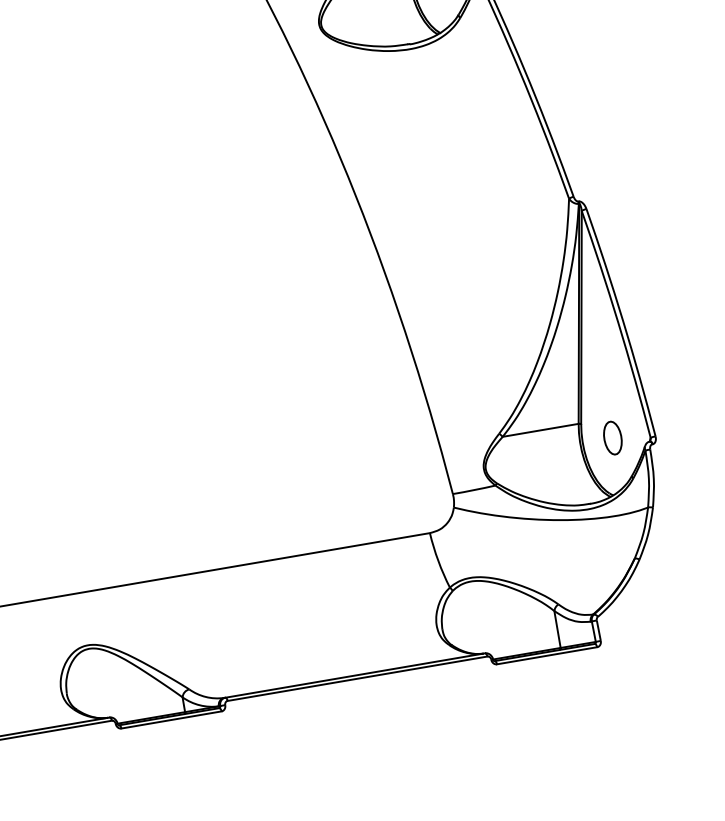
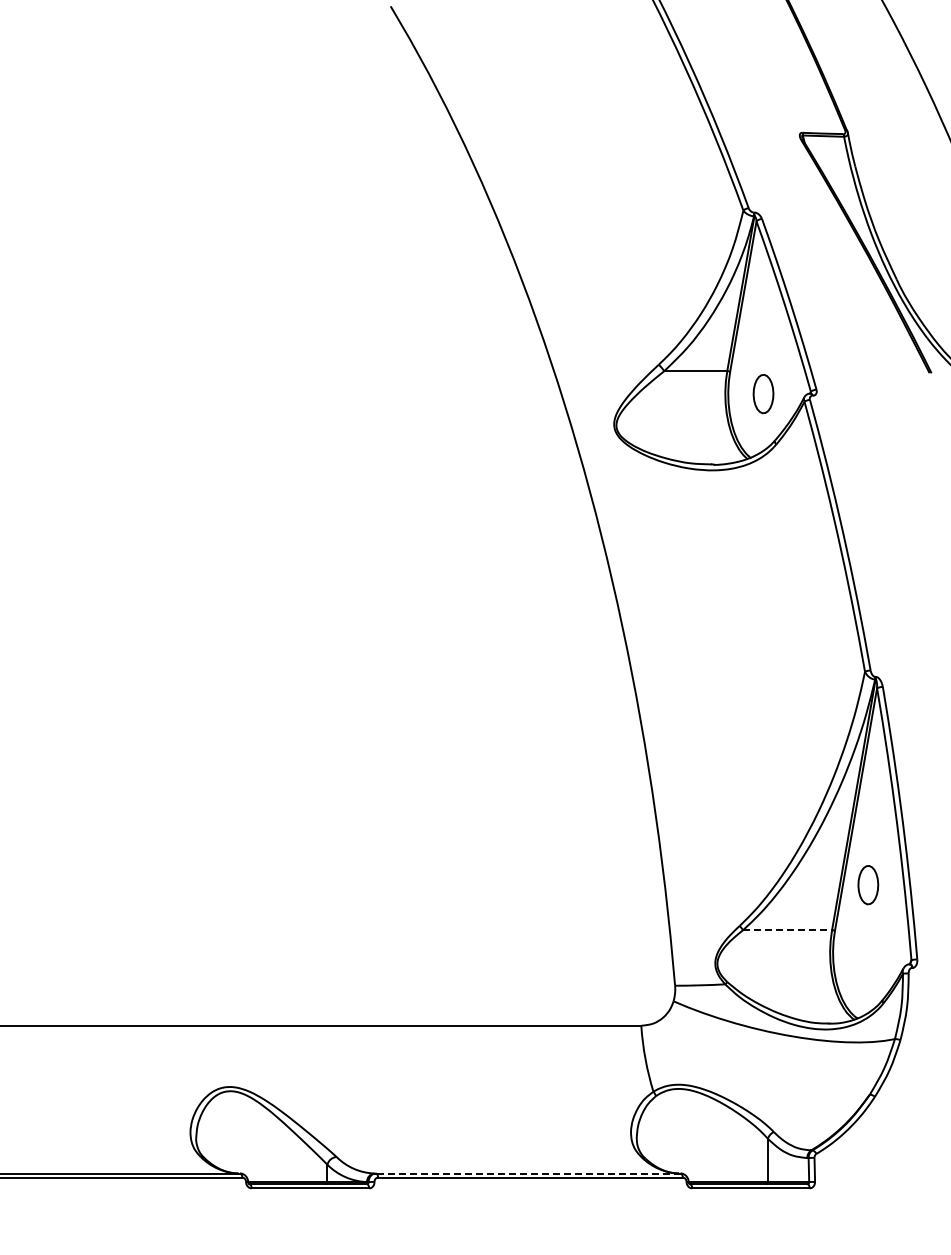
line: (540, 430) -> (787, 930), solid -> dashed
part: (613, 438) -> (868, 885), moved
line: (354, 675) -> (527, 1173), solid -> dashed

